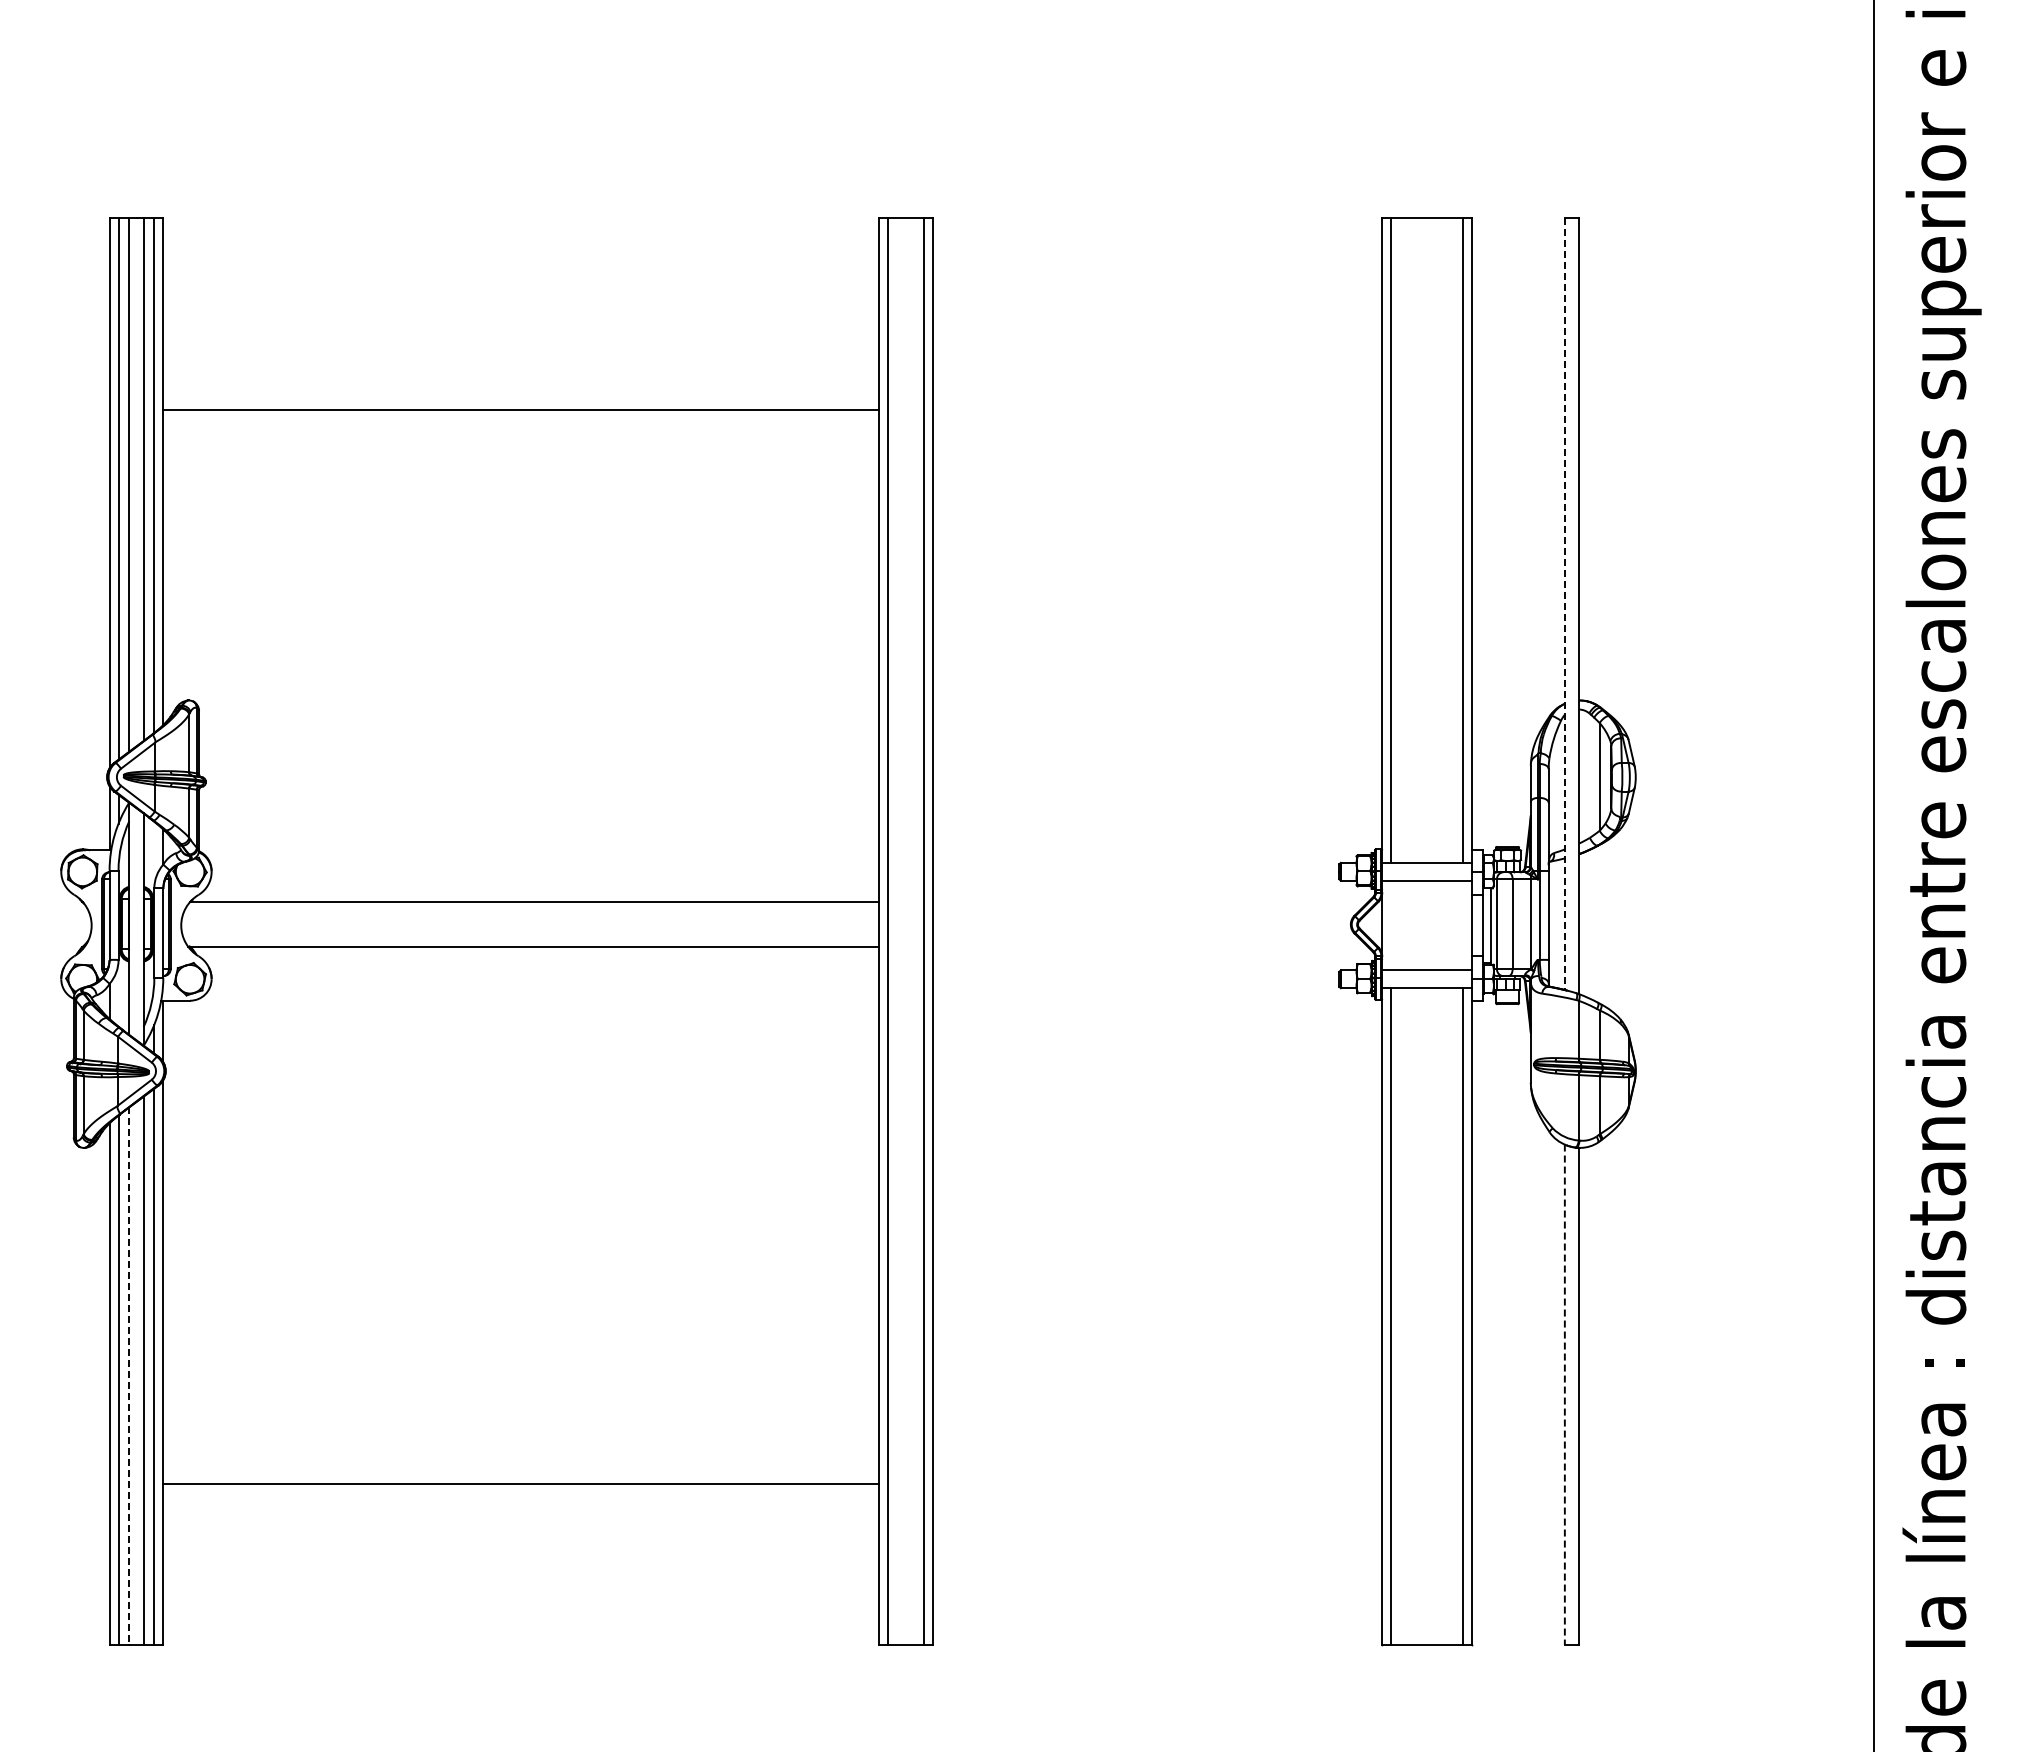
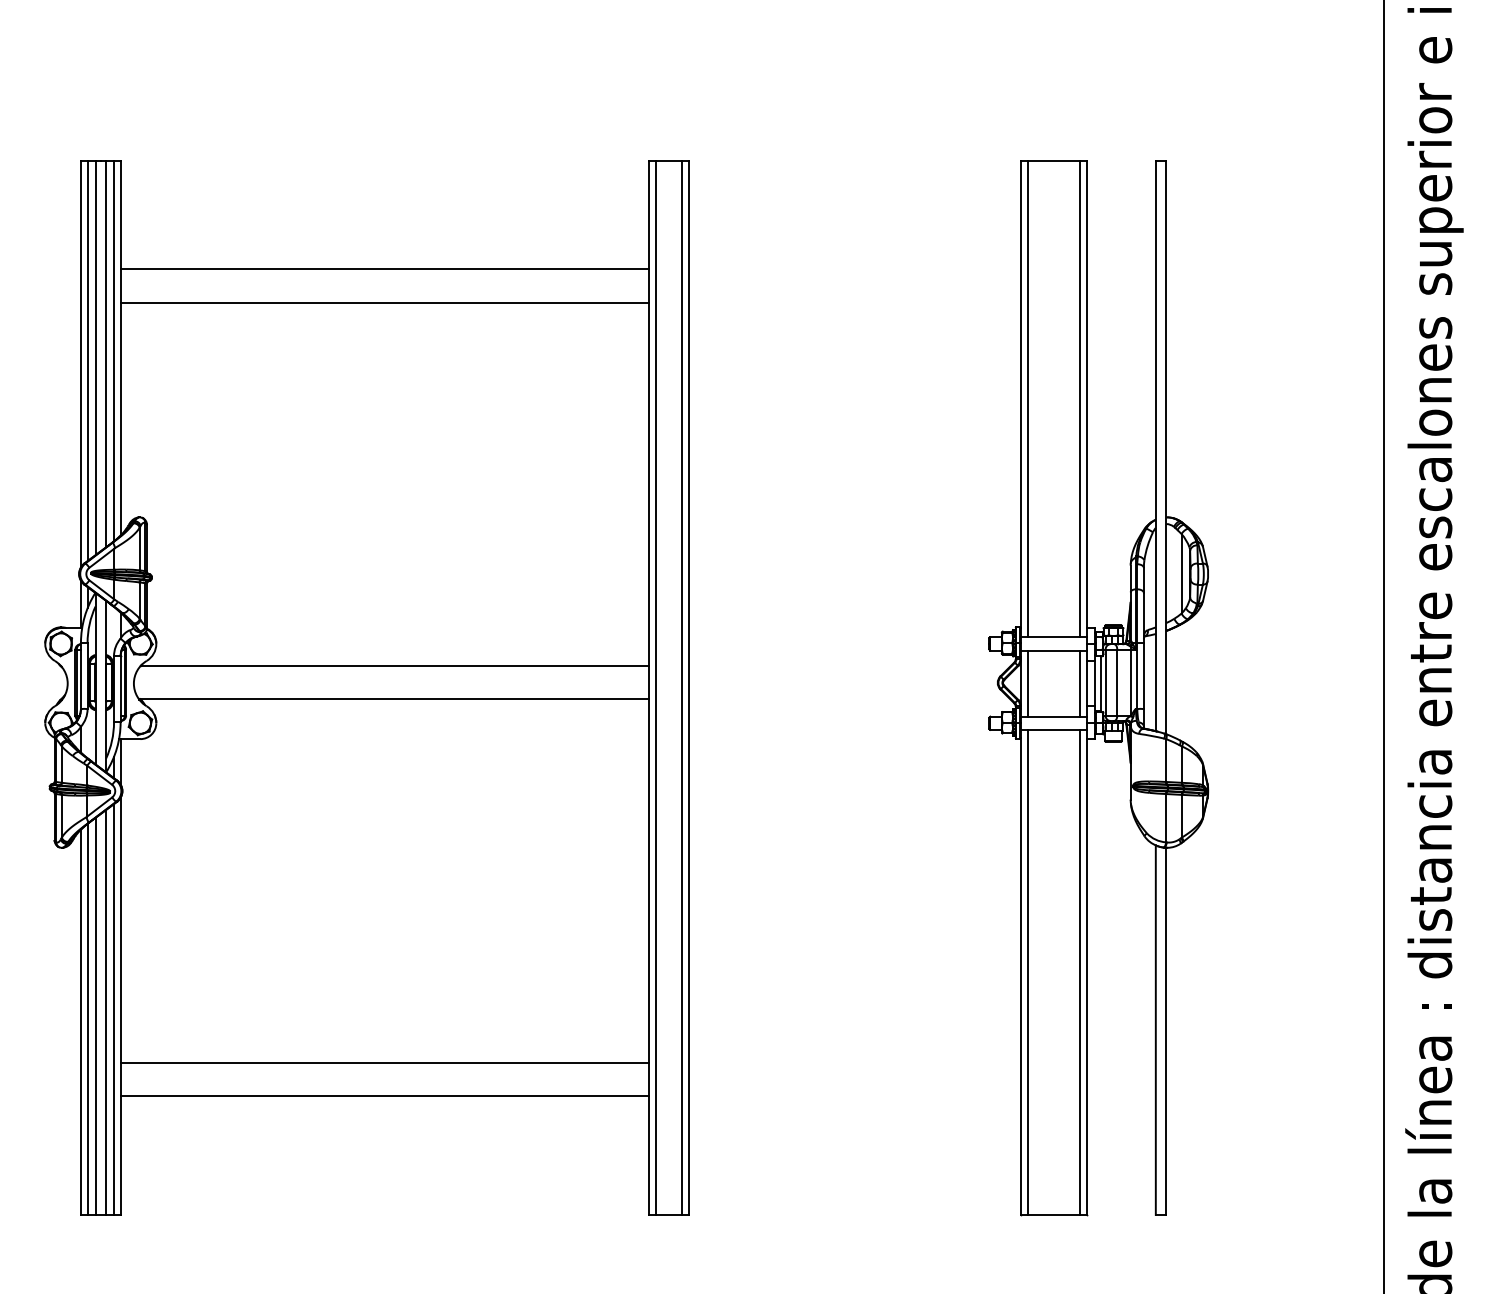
line: (521, 364) -> (385, 269), added
line: (1564, 604) -> (1155, 446), dashed -> solid
line: (1391, 925) -> (1027, 683), added
line: (1462, 925) -> (1080, 683), added
line: (129, 1376) -> (95, 1016), dashed -> solid
line: (1564, 1395) -> (1155, 1030), dashed -> solid
line: (521, 1438) -> (385, 1062), added

